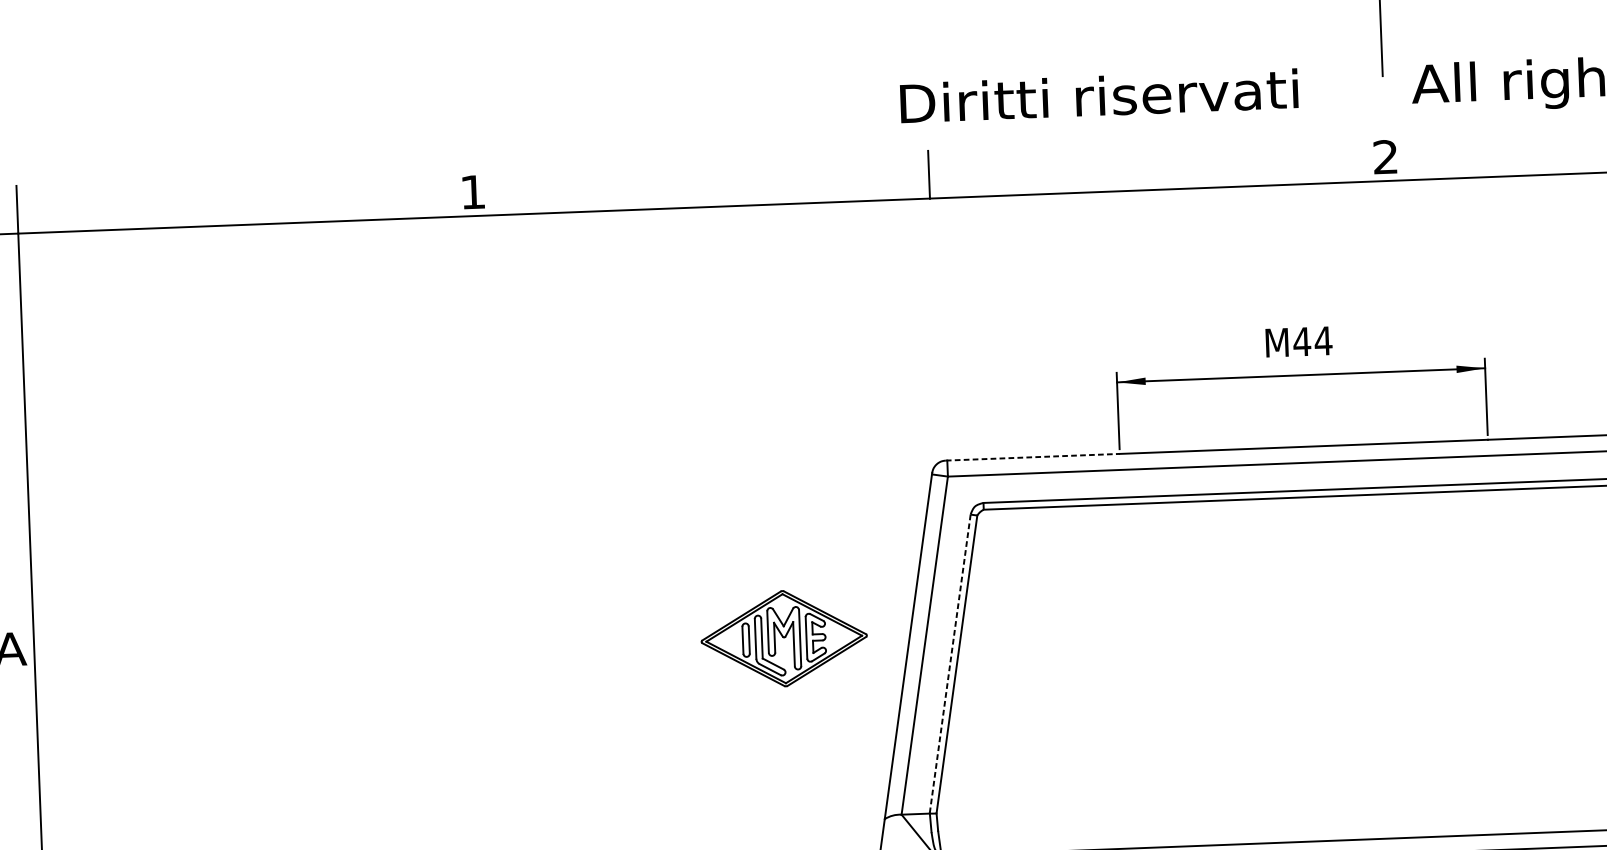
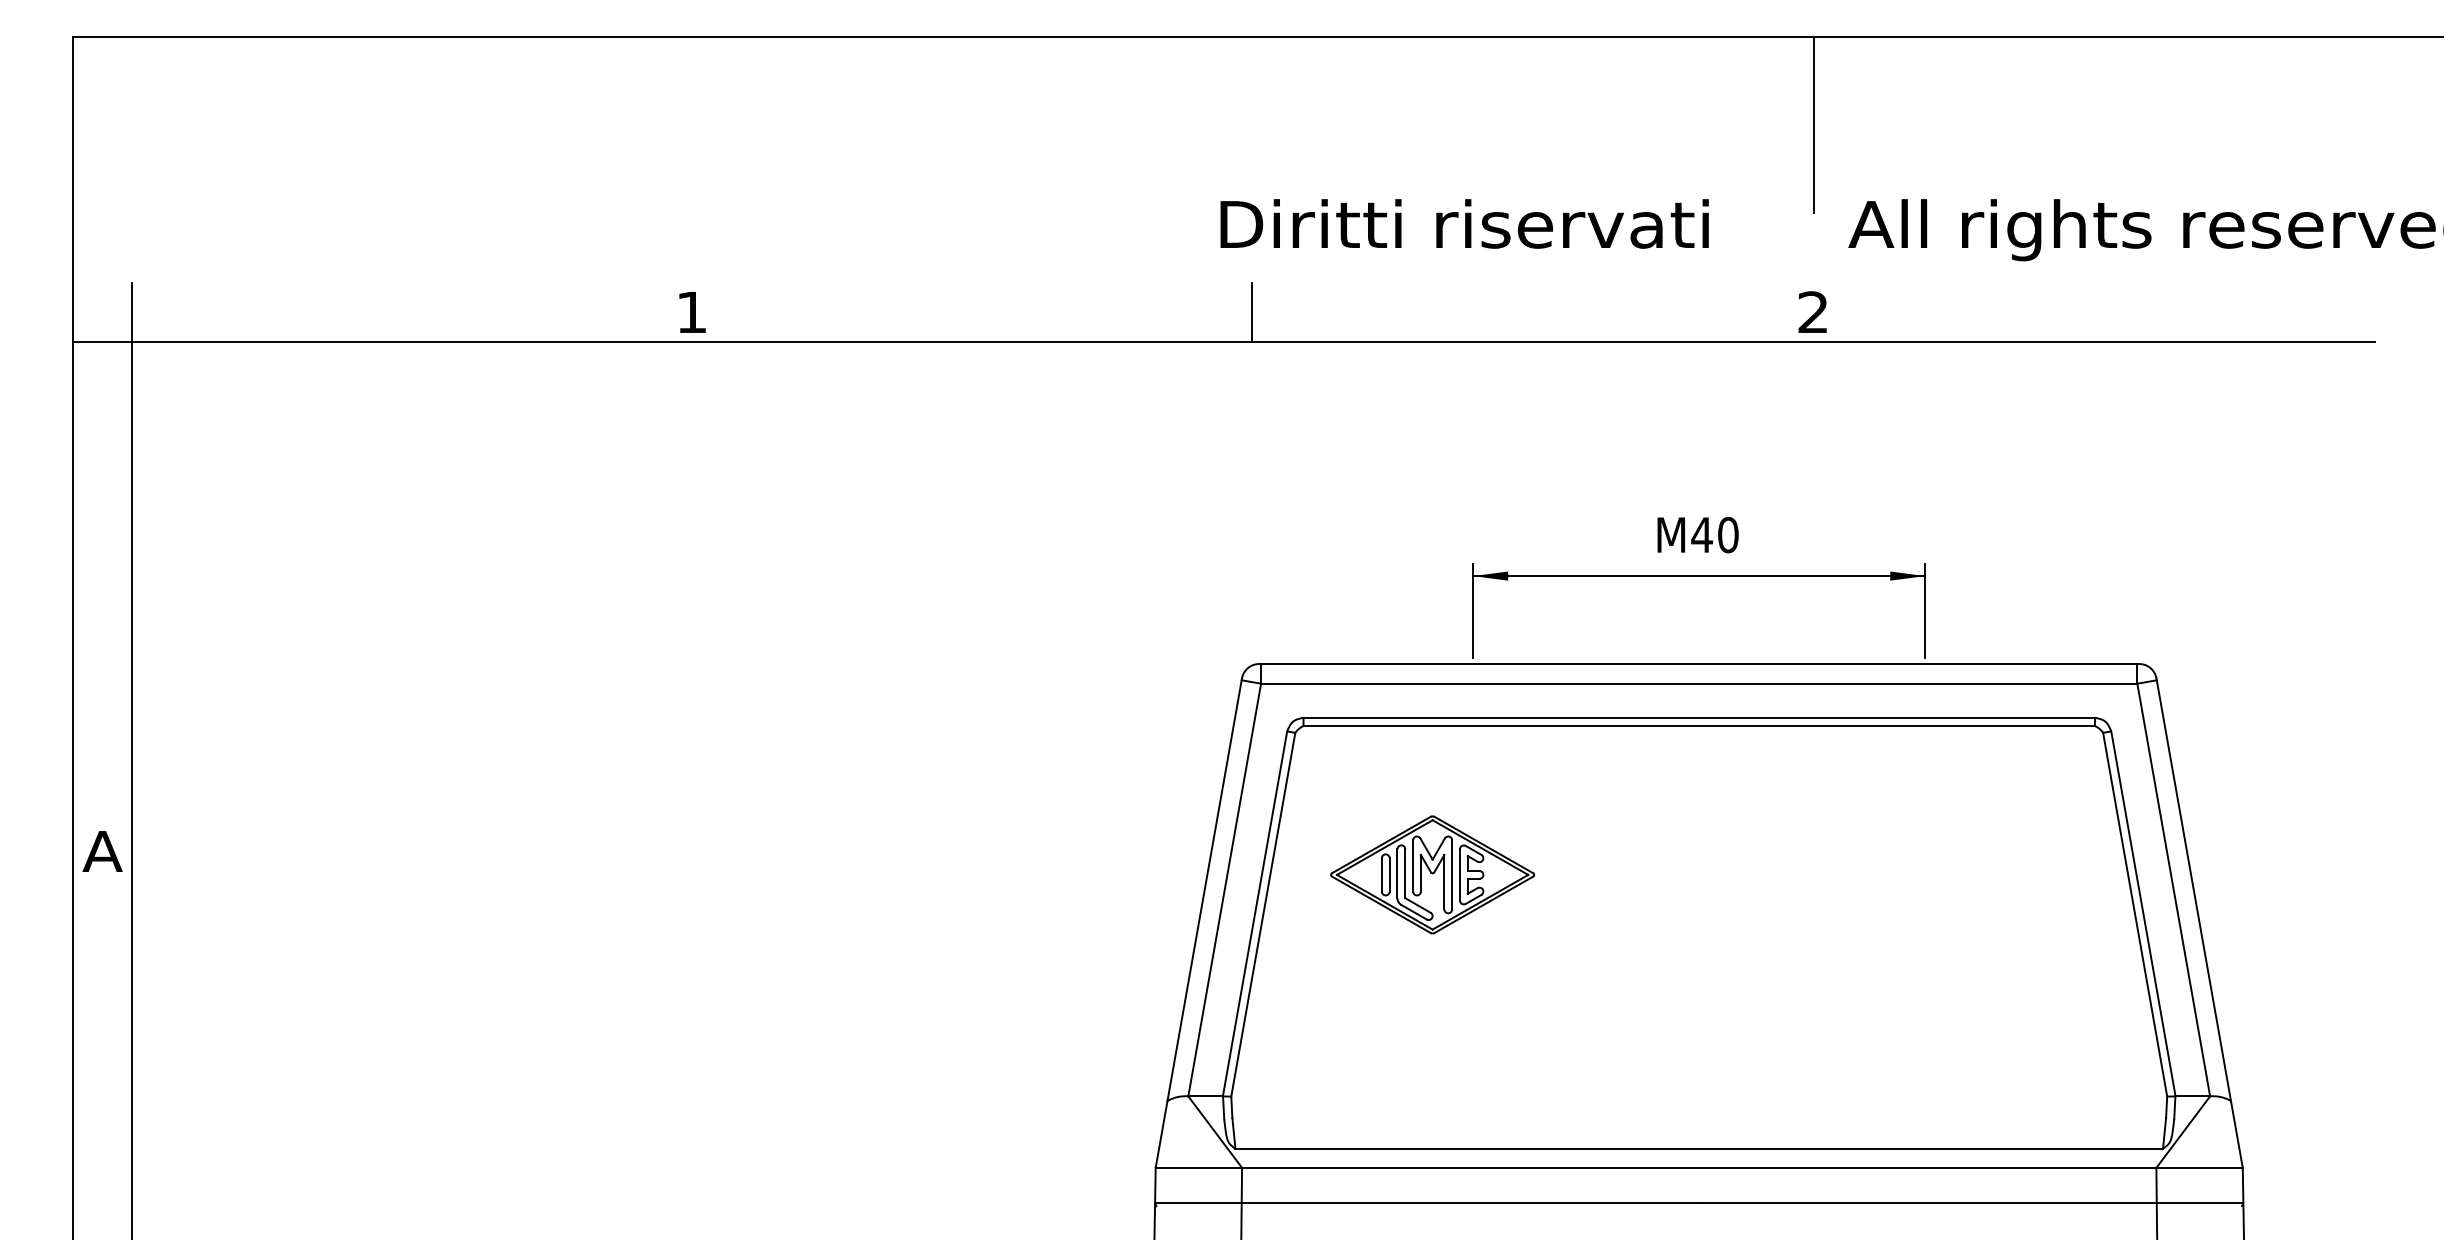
text: (1323, 340) -> (1728, 534), M44 -> M40
line: (1033, 456) -> (1366, 663), dashed -> solid
part: (784, 638) -> (1432, 874), moved
line: (949, 664) -> (1254, 914), dashed -> solid

